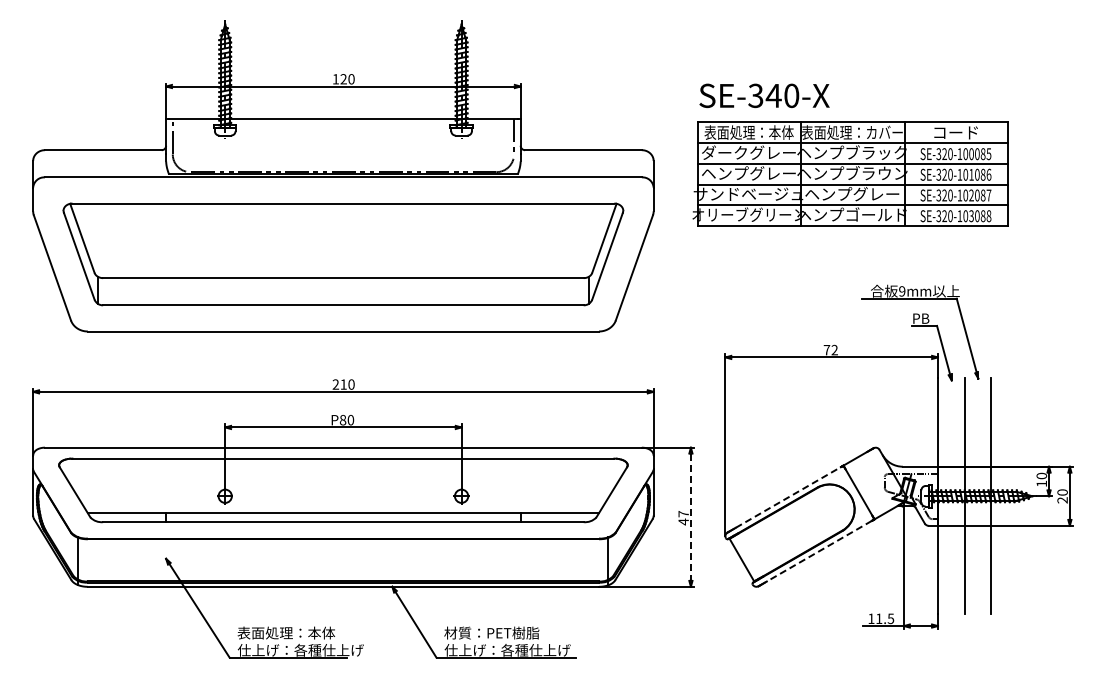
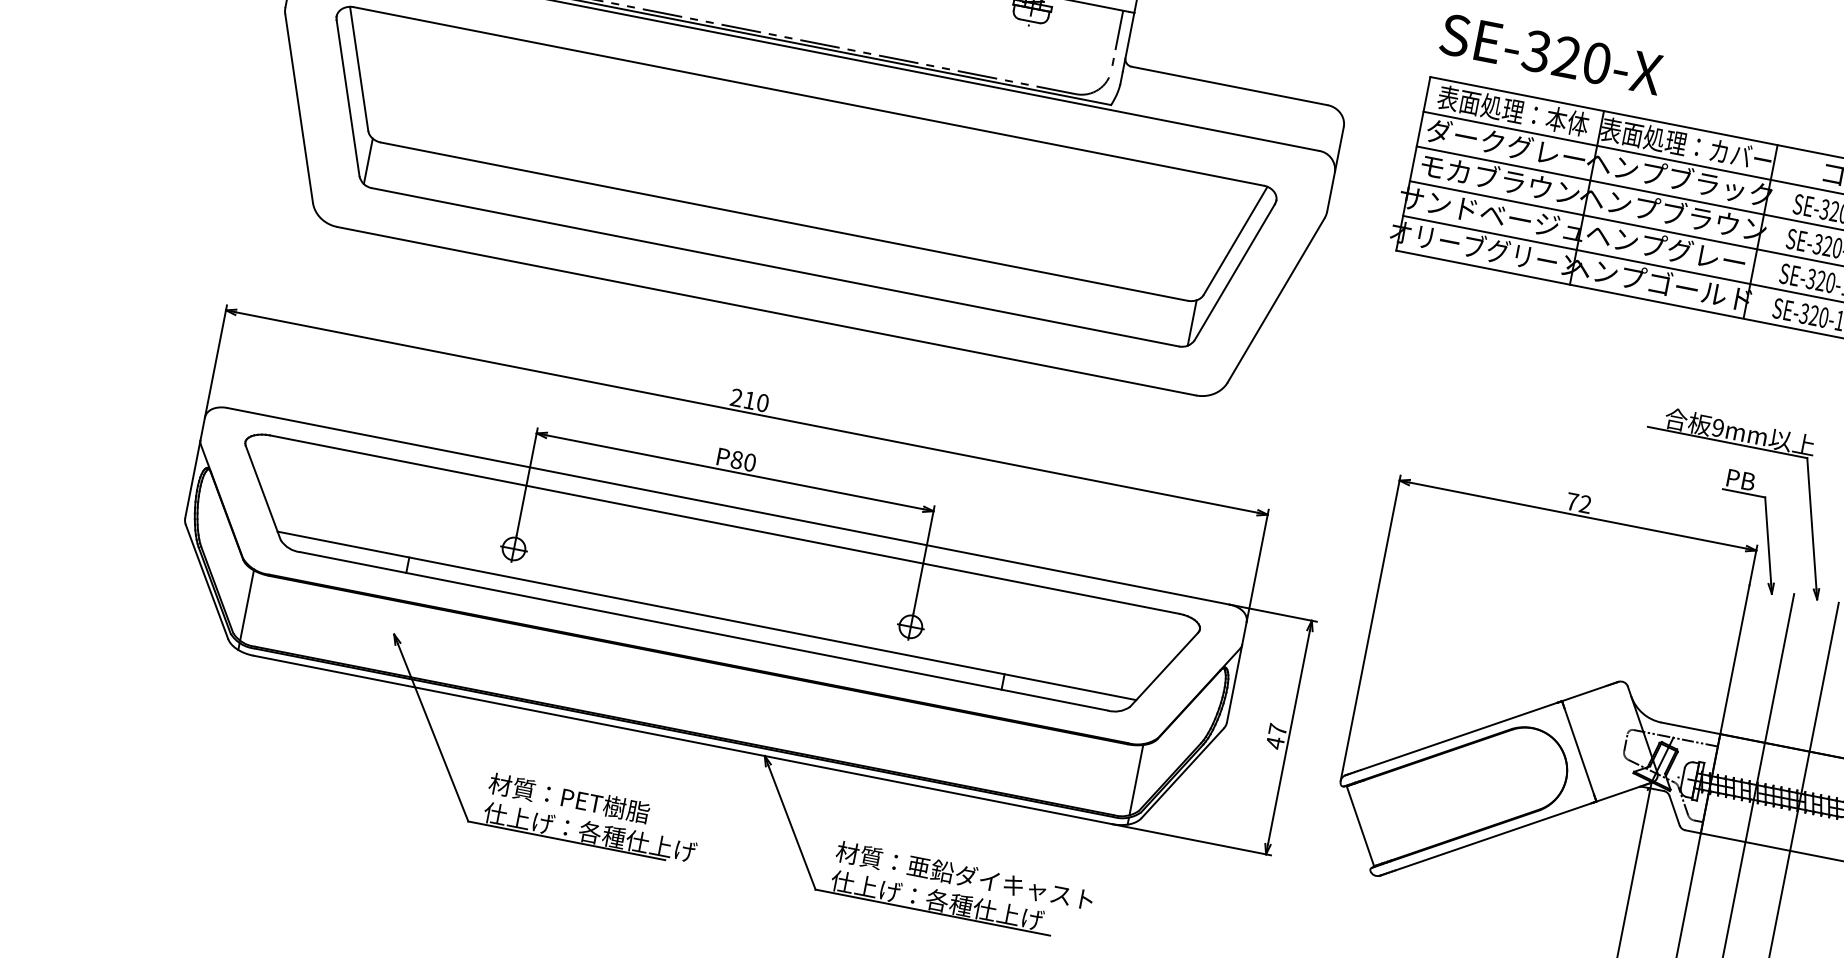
text: (773, 95) -> (1566, 56), SE-340-X -> SE-320-X
text: (748, 173) -> (1498, 179), ヘンプグレー -> モカブラウン
line: (788, 497) -> (1459, 736), dashed -> solid
line: (690, 517) -> (1288, 737), dashed -> solid
line: (819, 551) -> (1493, 837), dashed -> solid
text: (286, 632) -> (572, 797), 表面処理：本体 -> 材質：PET樹脂
text: (541, 632) -> (1000, 881), 材質：PET樹脂 -> 材質：亜鉛ダイキャスト

